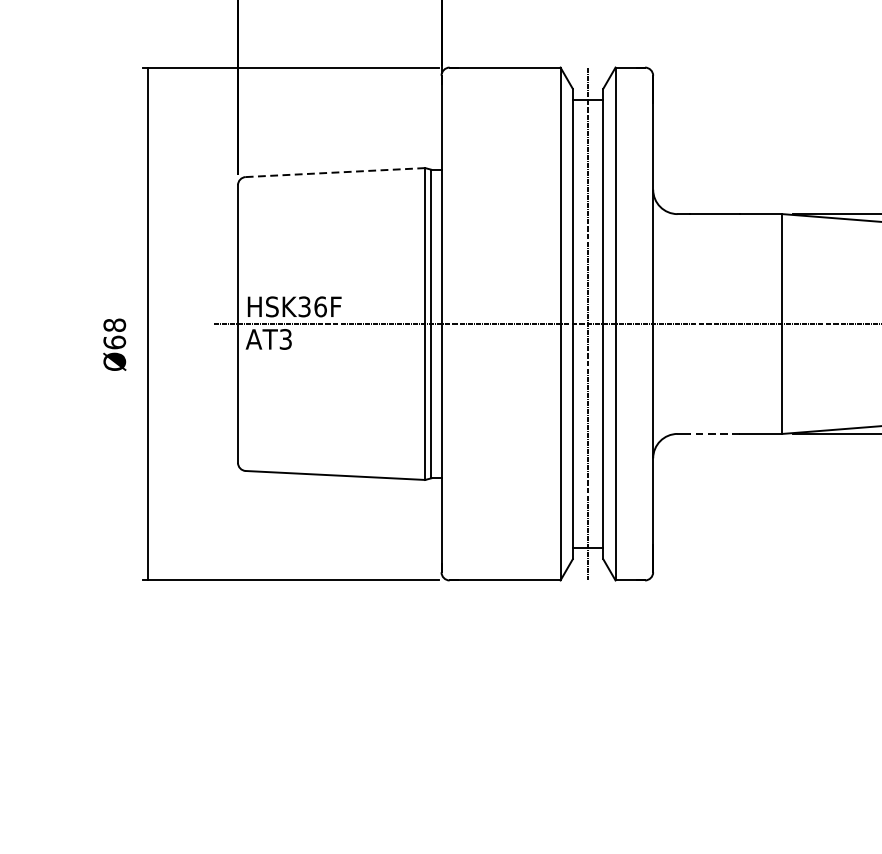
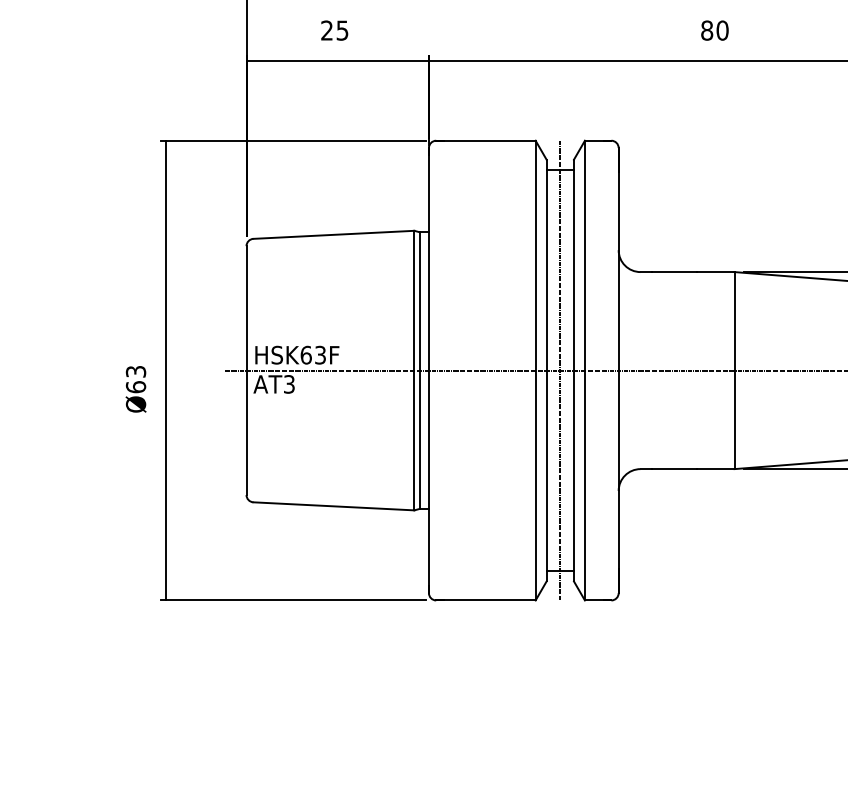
line: (335, 172) -> (333, 234), dashed -> solid
text: (312, 306) -> (313, 354), HSK36F -> HSK63F
text: (115, 325) -> (136, 371), Ø68 -> Ø63
line: (715, 434) -> (674, 469), dashed -> solid

